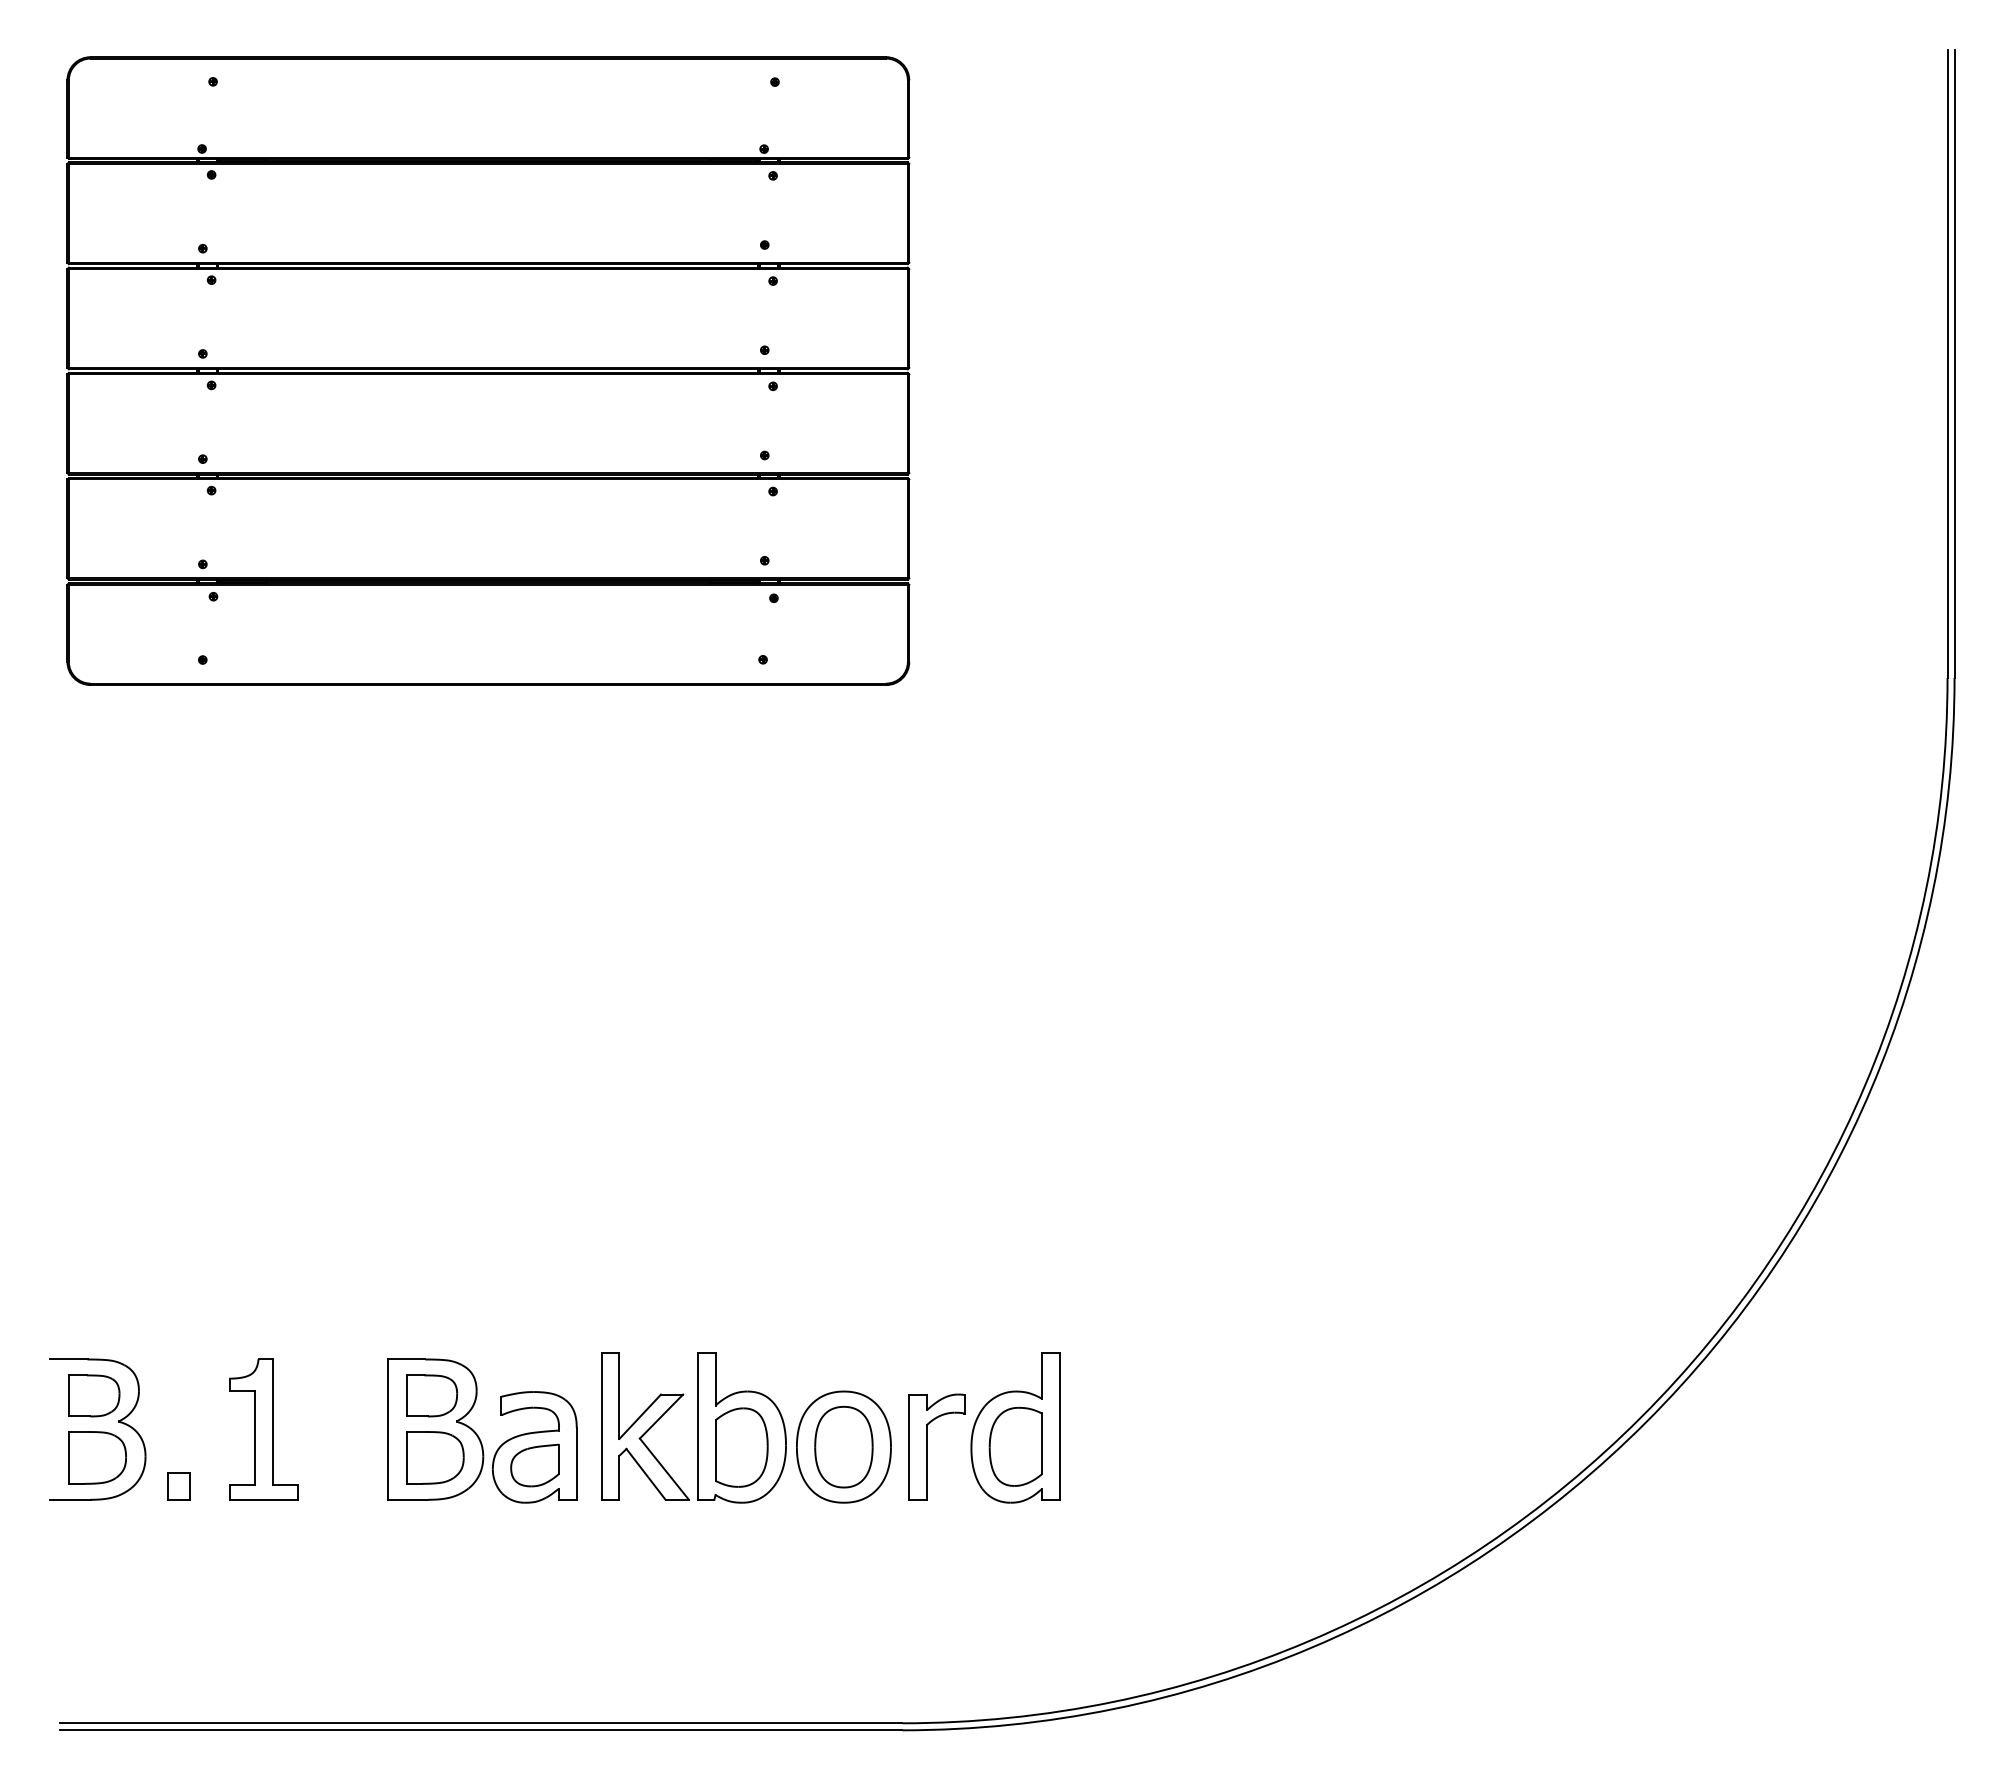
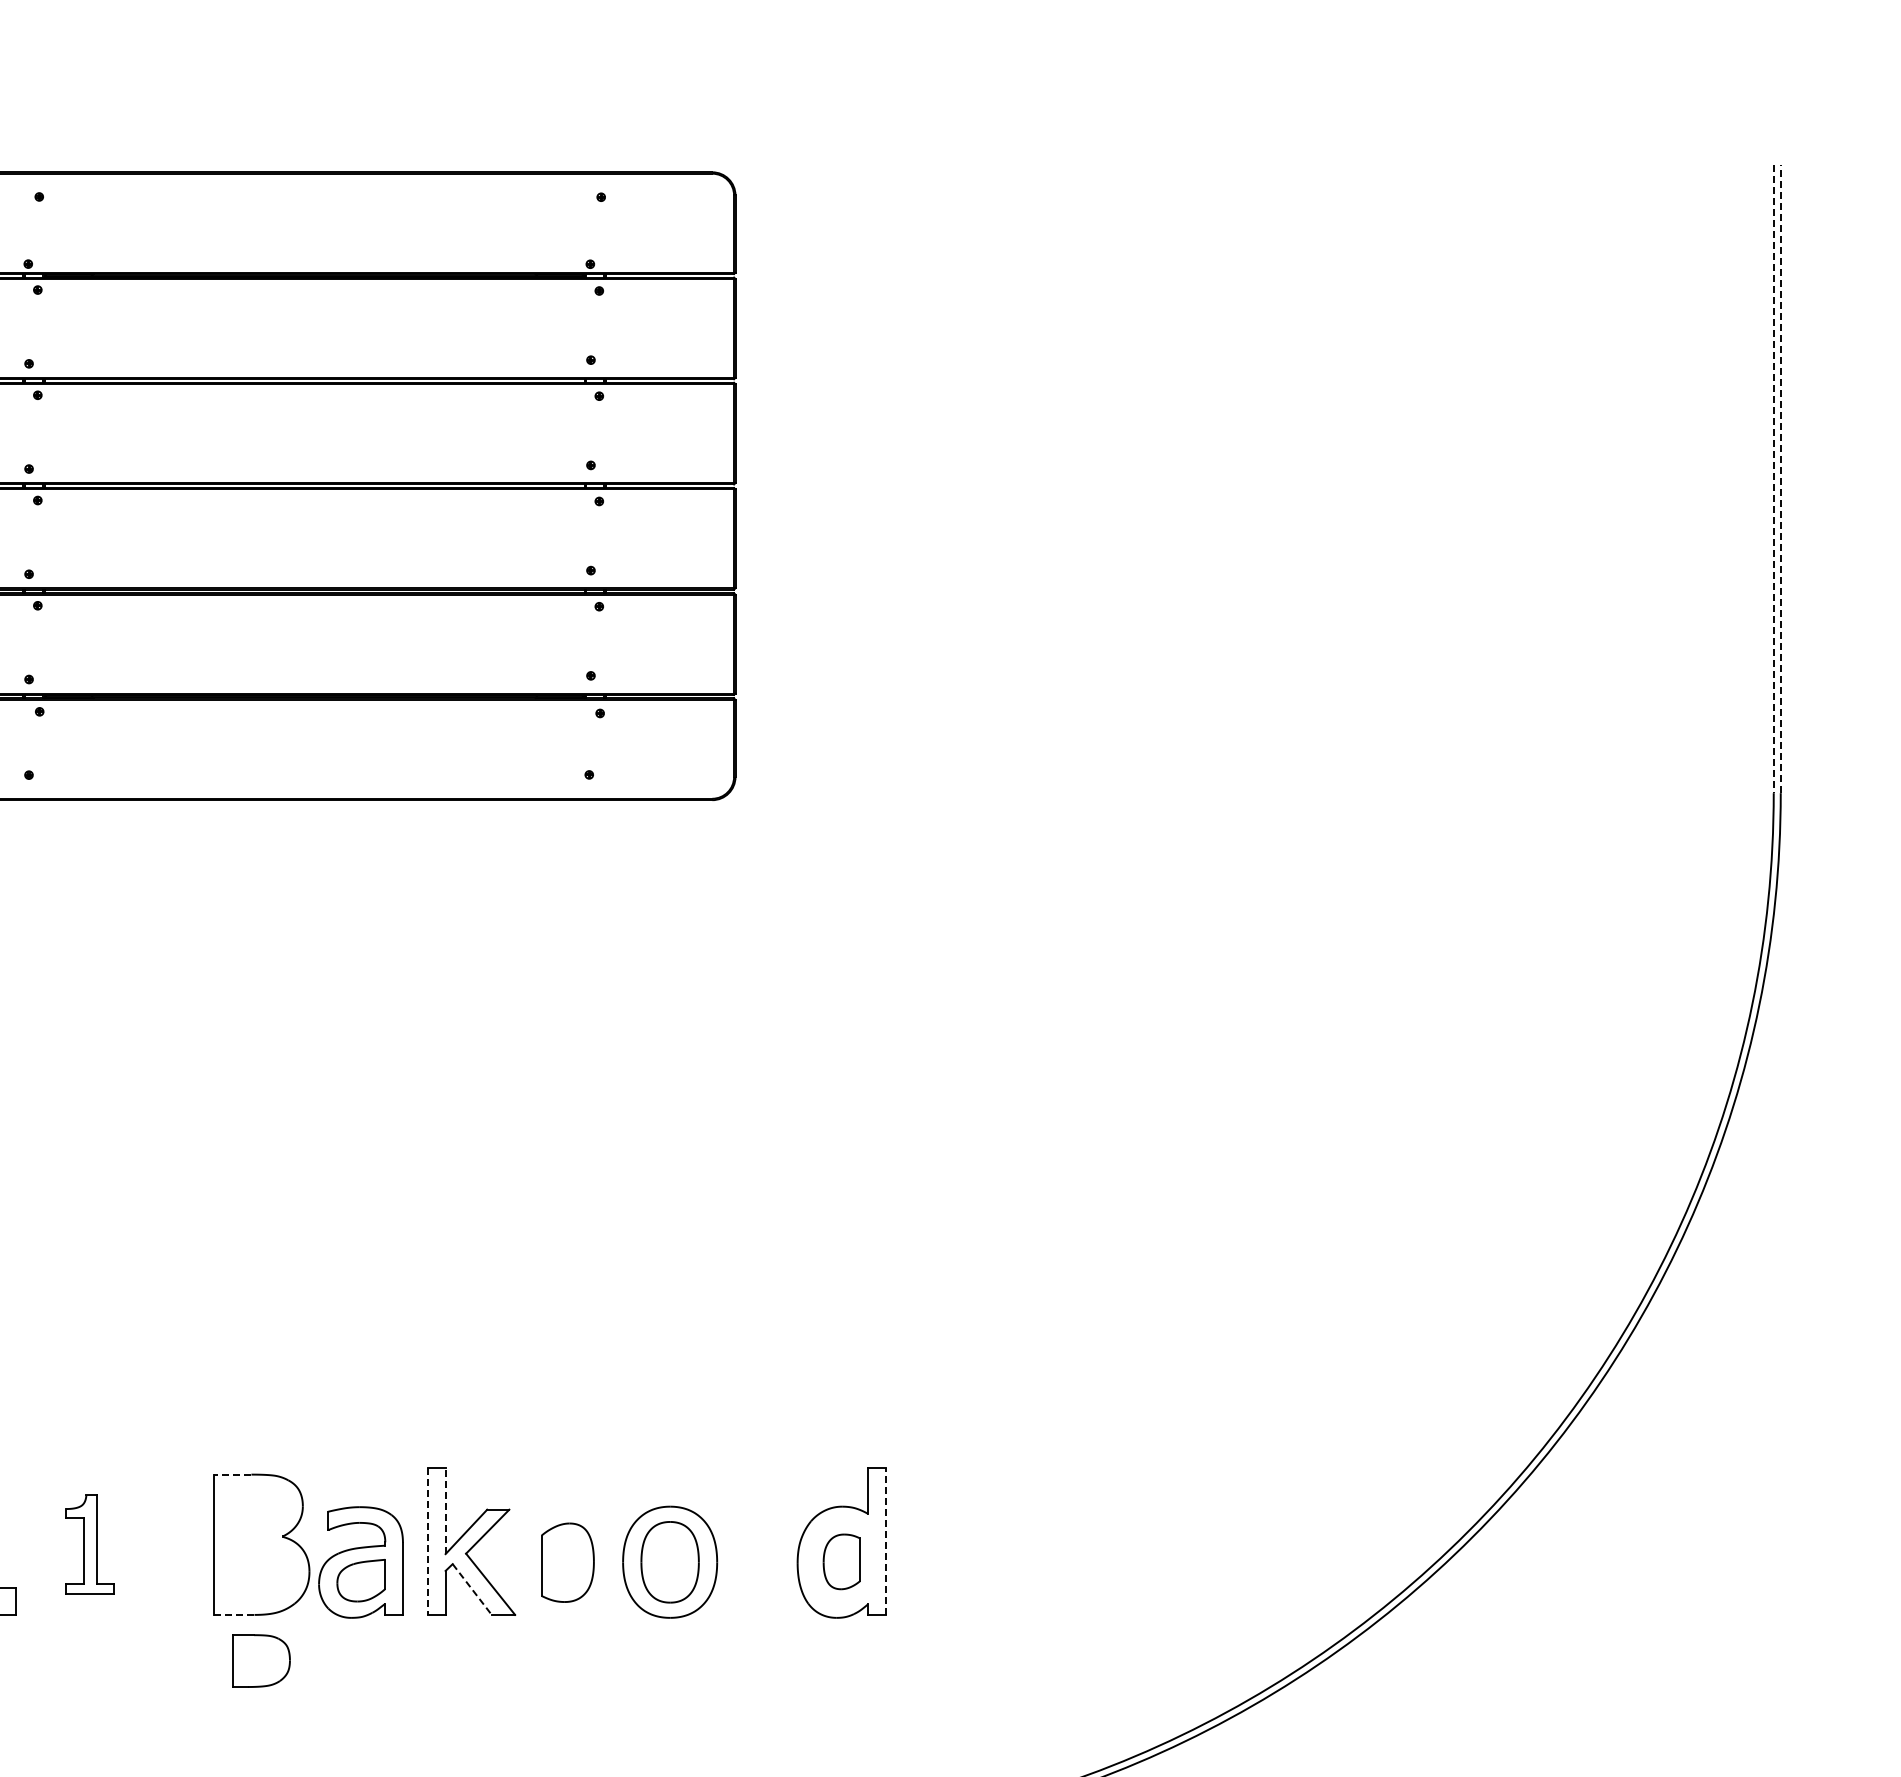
line: (1947, 364) -> (1773, 479), solid -> dashed
line: (1954, 364) -> (1780, 479), solid -> dashed
line: (406, 1359) -> (232, 1474), solid -> dashed
part: (432, 1395) -> (258, 1510), removed
line: (619, 1396) -> (445, 1511), solid -> dashed
line: (1059, 1426) -> (885, 1541), solid -> dashed
line: (601, 1427) -> (427, 1542), solid -> dashed
part: (741, 1427) -> (567, 1542), removed
part: (263, 1429) -> (89, 1544), size x0.7
part: (927, 1446) -> (753, 1561), removed
part: (1015, 1446) -> (841, 1561), size x0.7
part: (435, 1457) -> (261, 1660), moved
line: (646, 1474) -> (472, 1589), solid -> dashed
line: (408, 1499) -> (234, 1614), solid -> dashed

